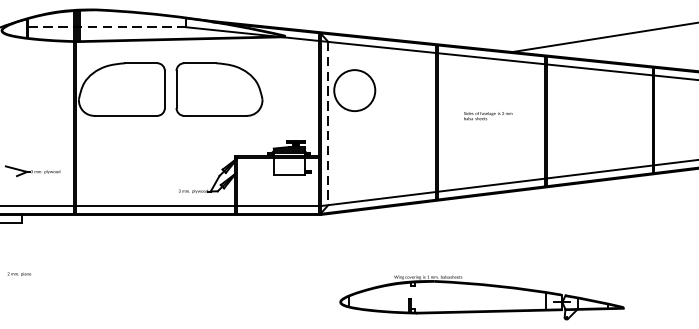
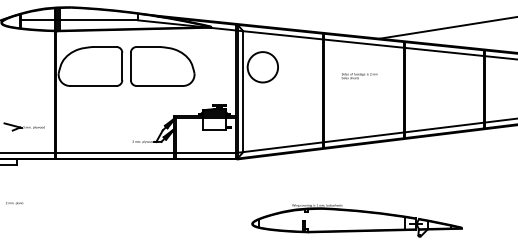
line: (107, 27) -> (79, 20), dashed -> solid
text: (487, 116) -> (359, 76), moved
line: (328, 124) -> (243, 92), dashed -> solid

